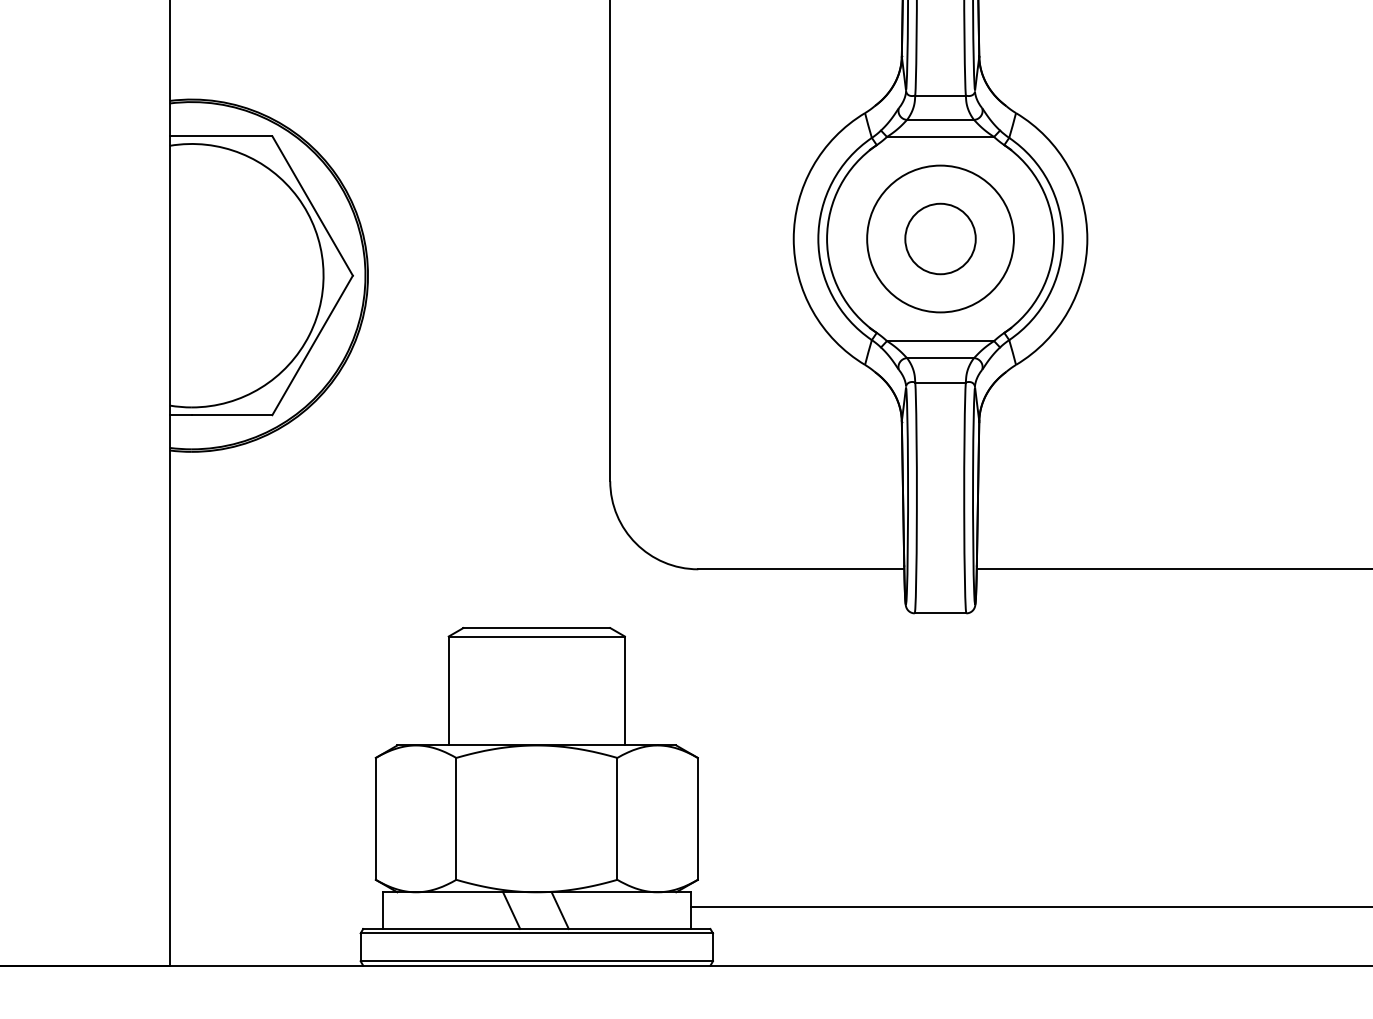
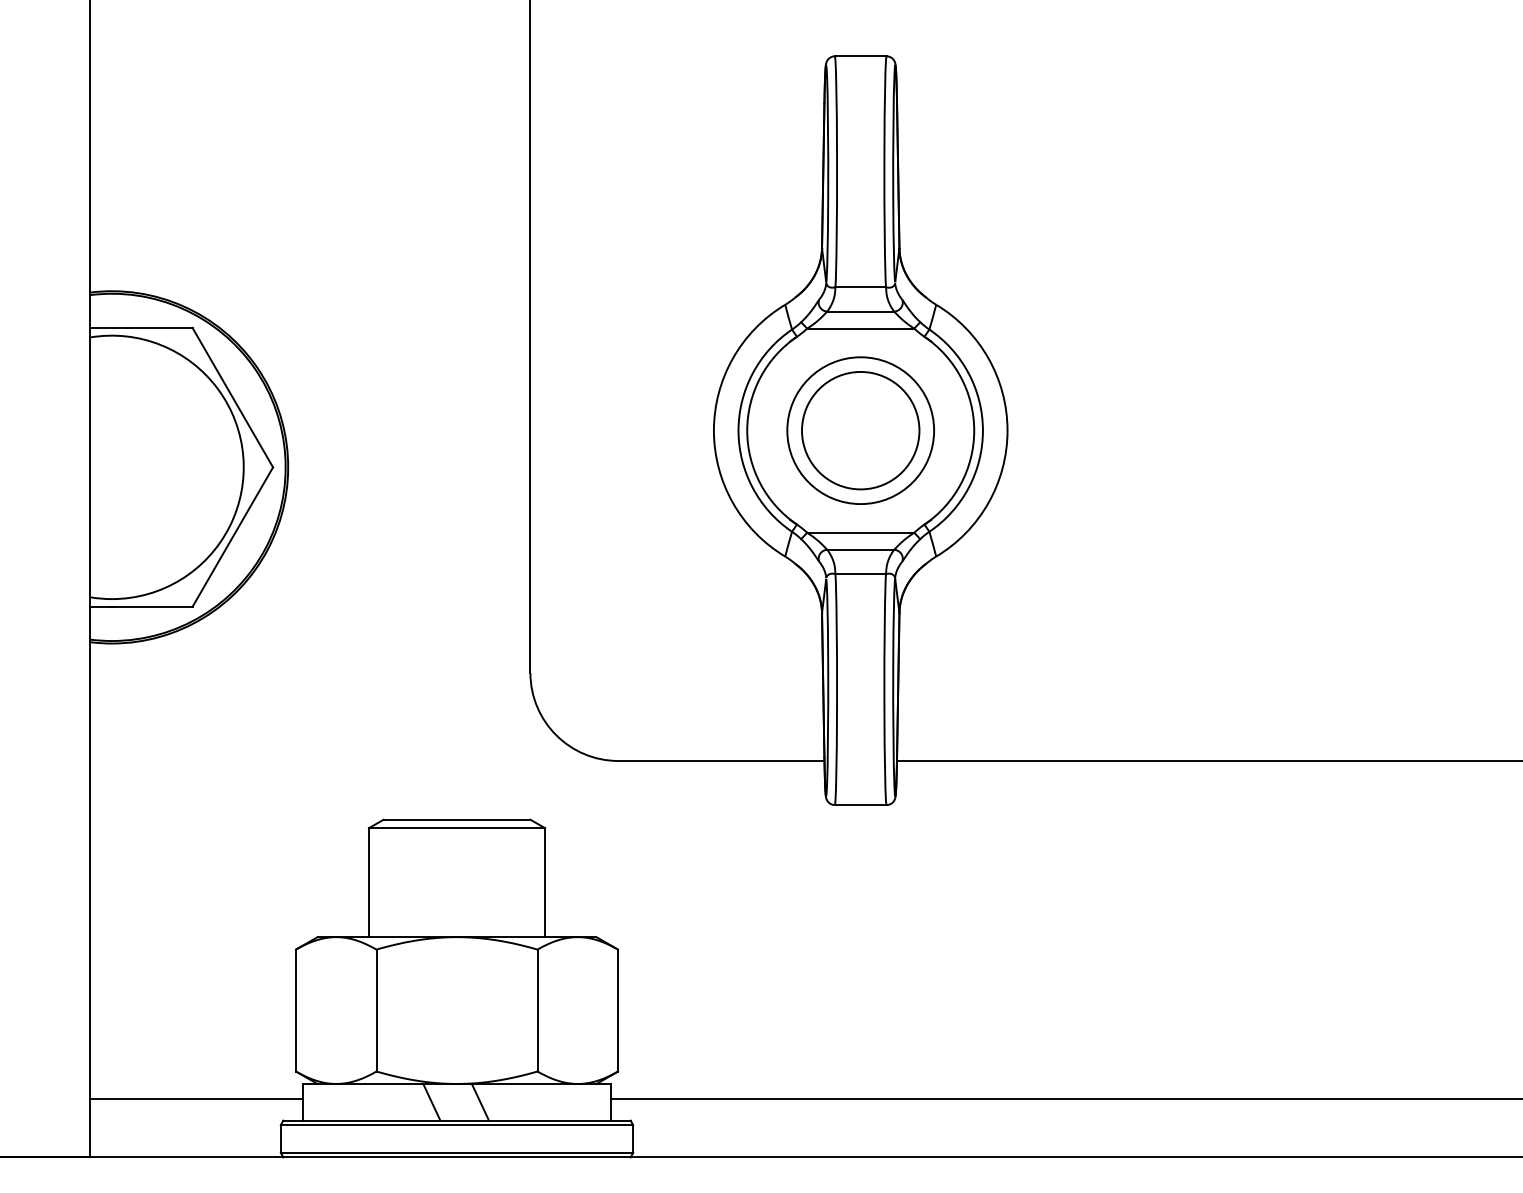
circle: (940, 238) -> (860, 430), size x1.67
line: (276, 906) -> (196, 1098), added

